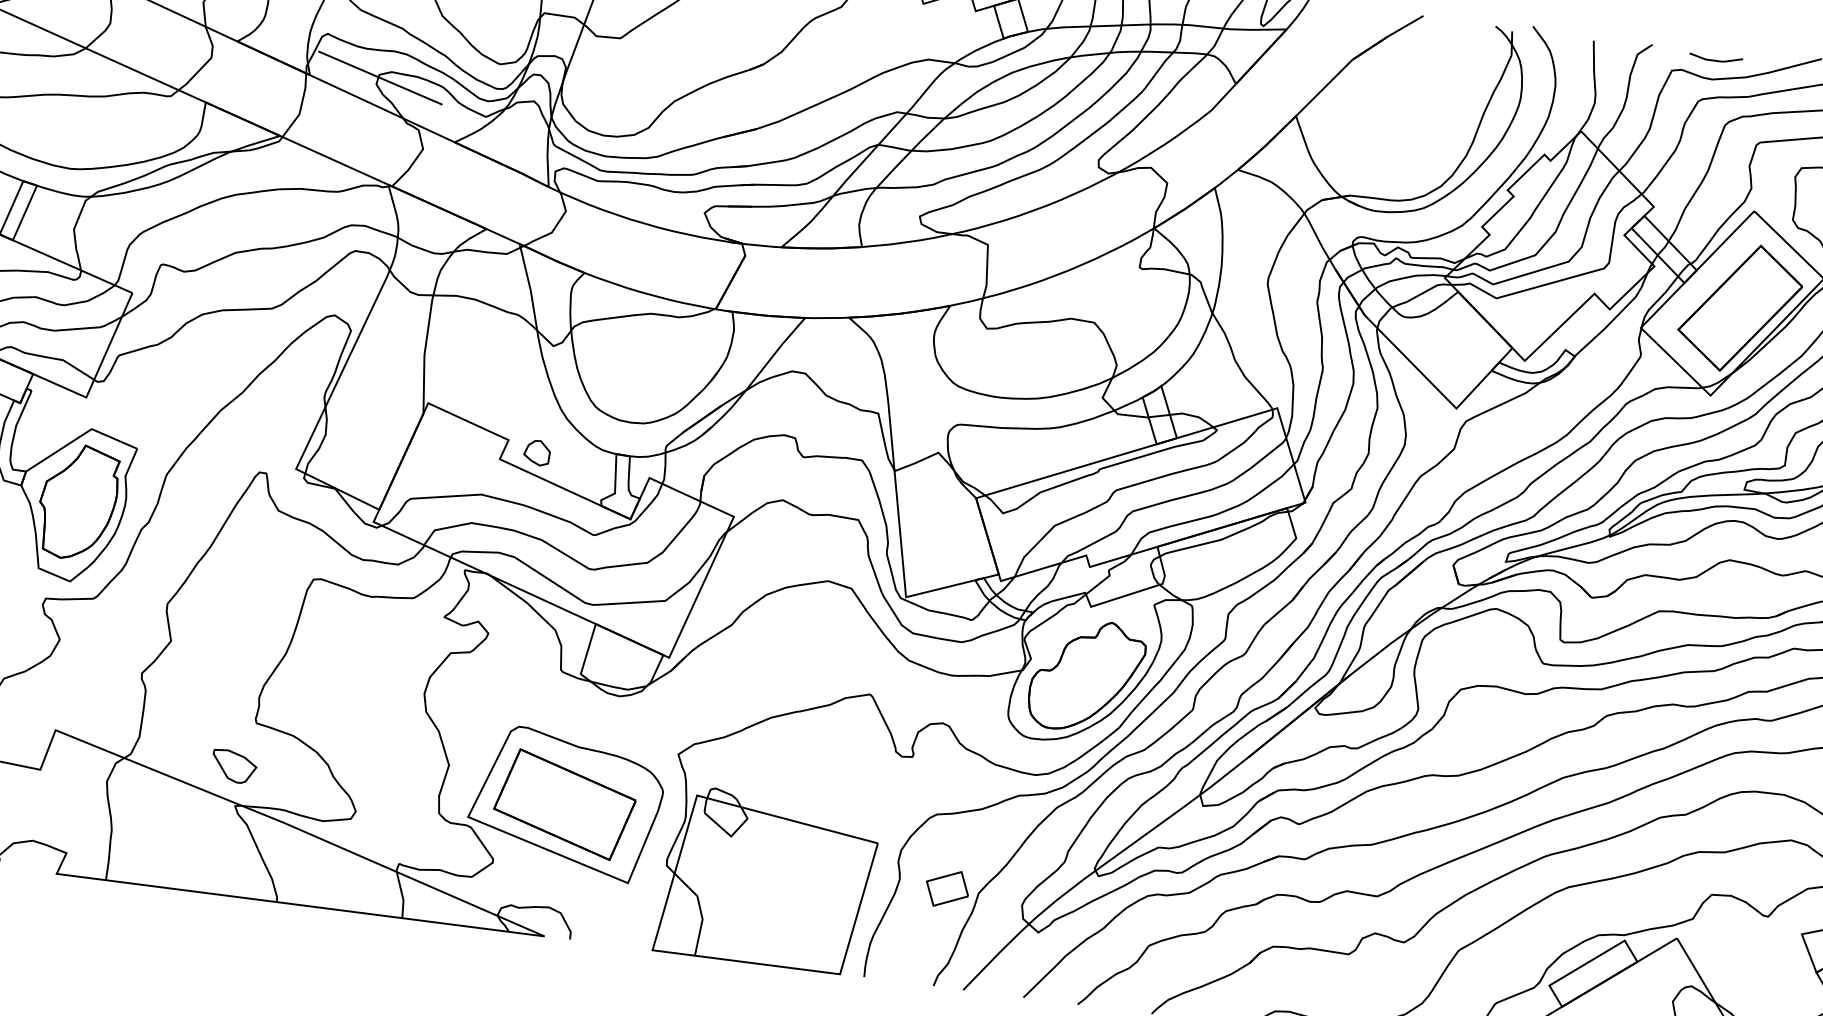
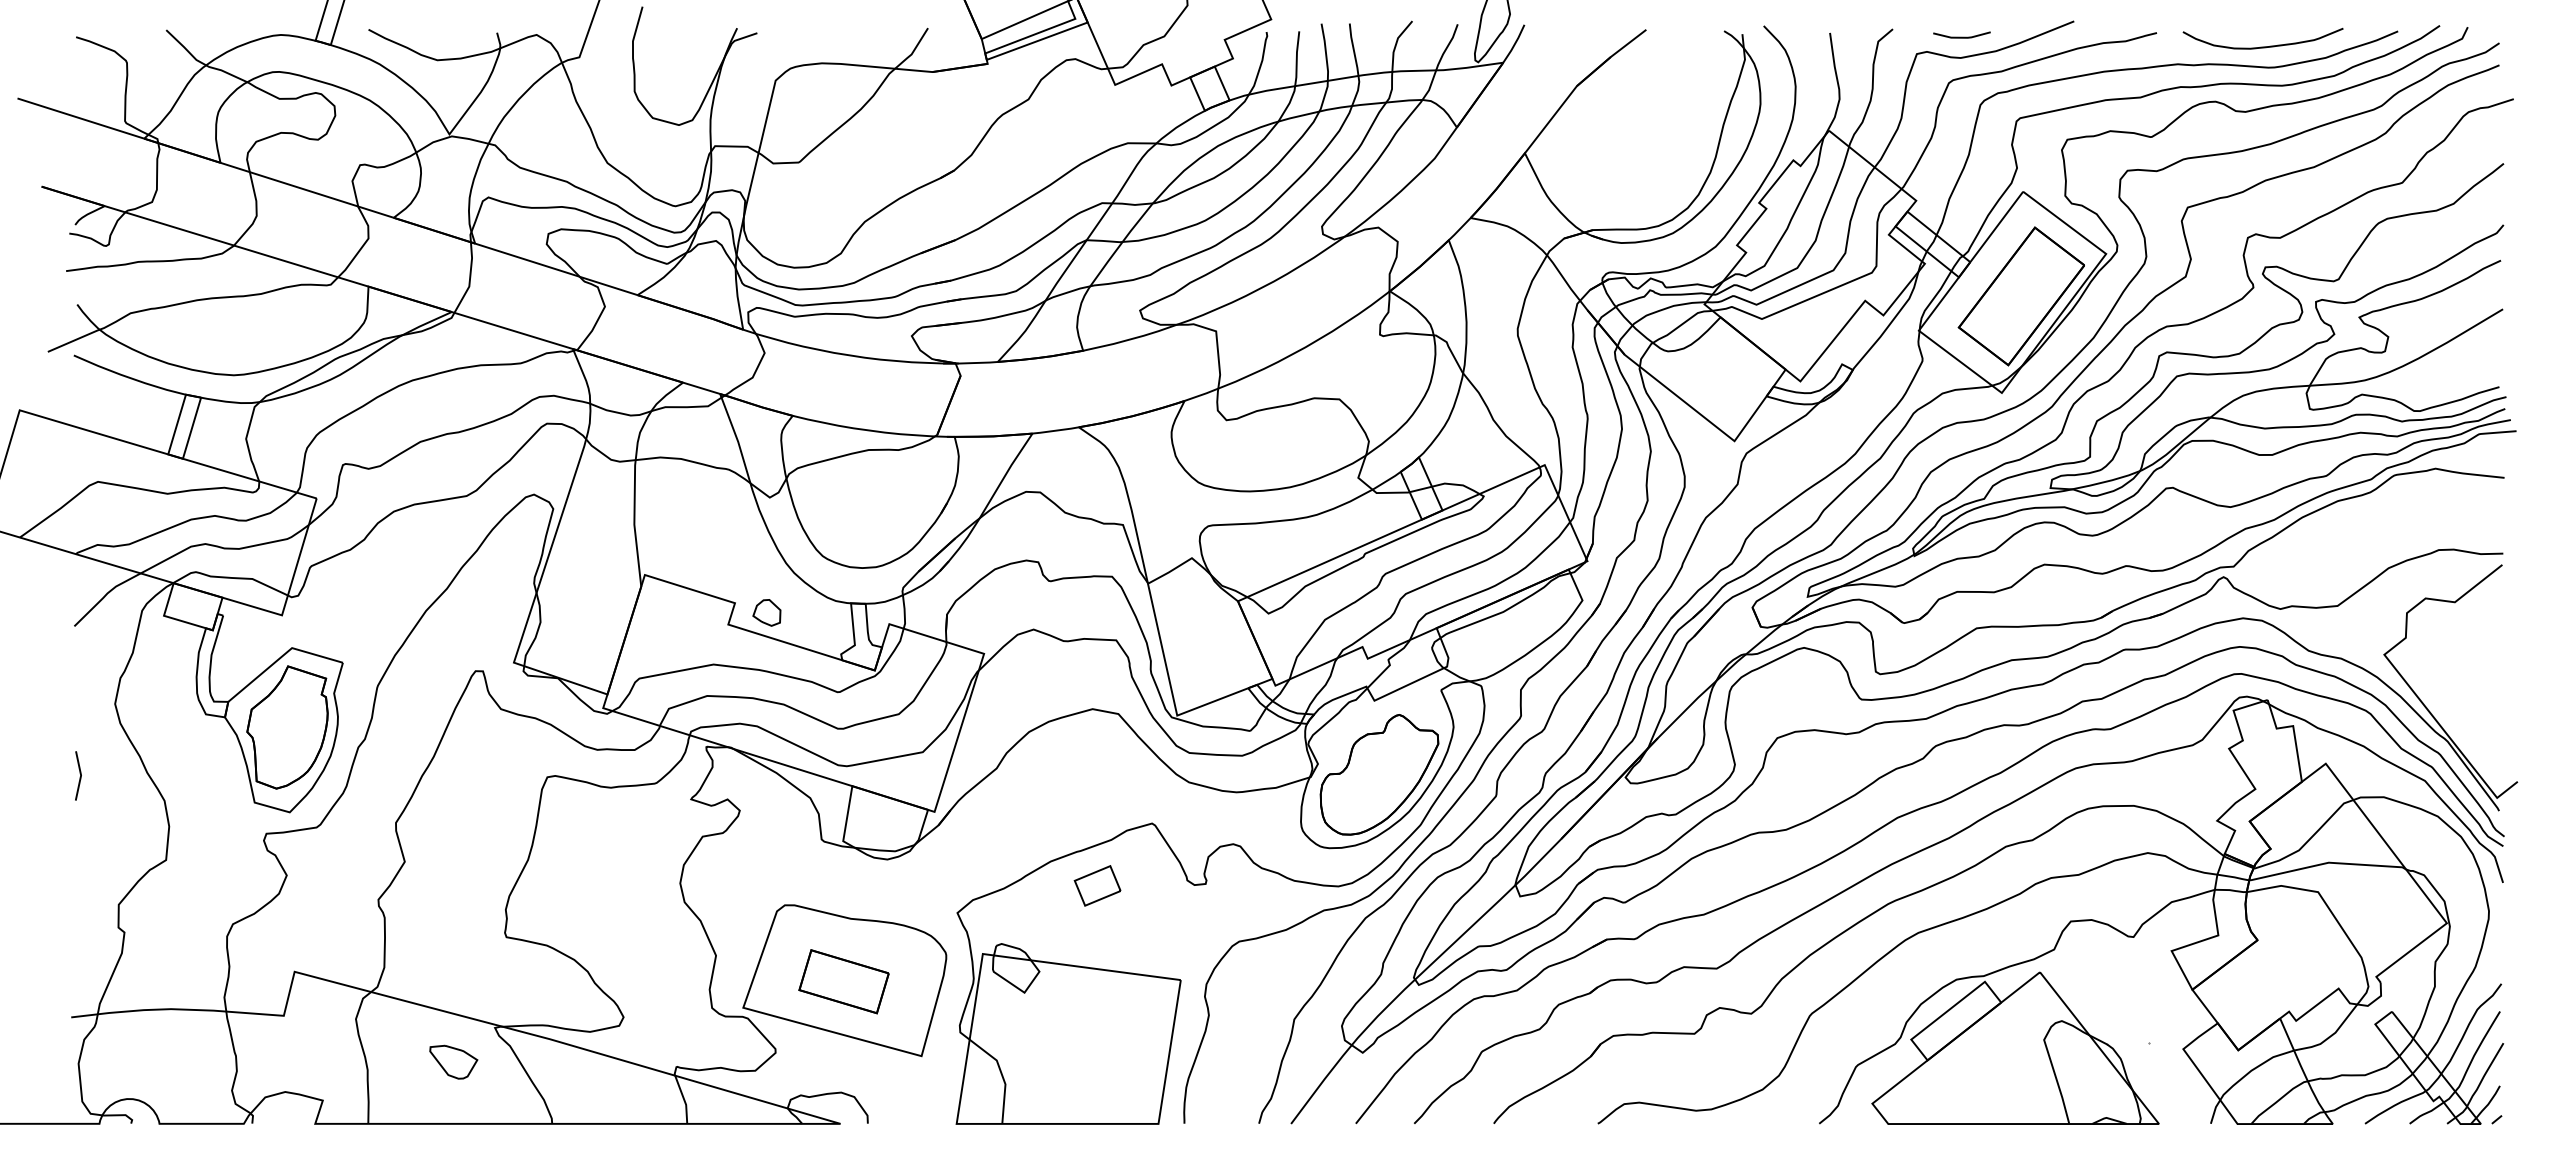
line: (379, 77) -> (549, 236), removed
part: (234, 765) -> (453, 1061), moved
part: (564, 804) -> (843, 981), size x0.6
part: (947, 888) -> (1097, 885), moved

